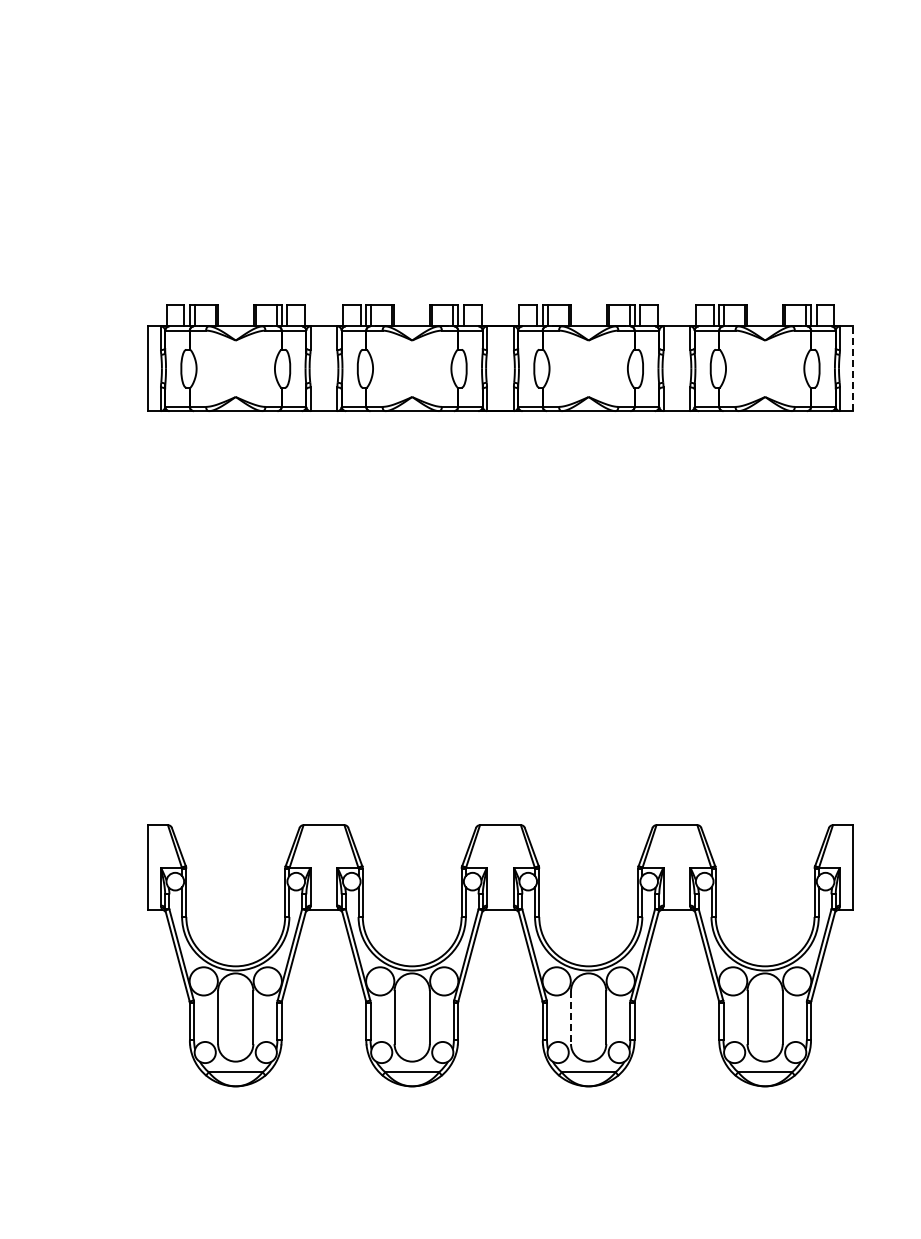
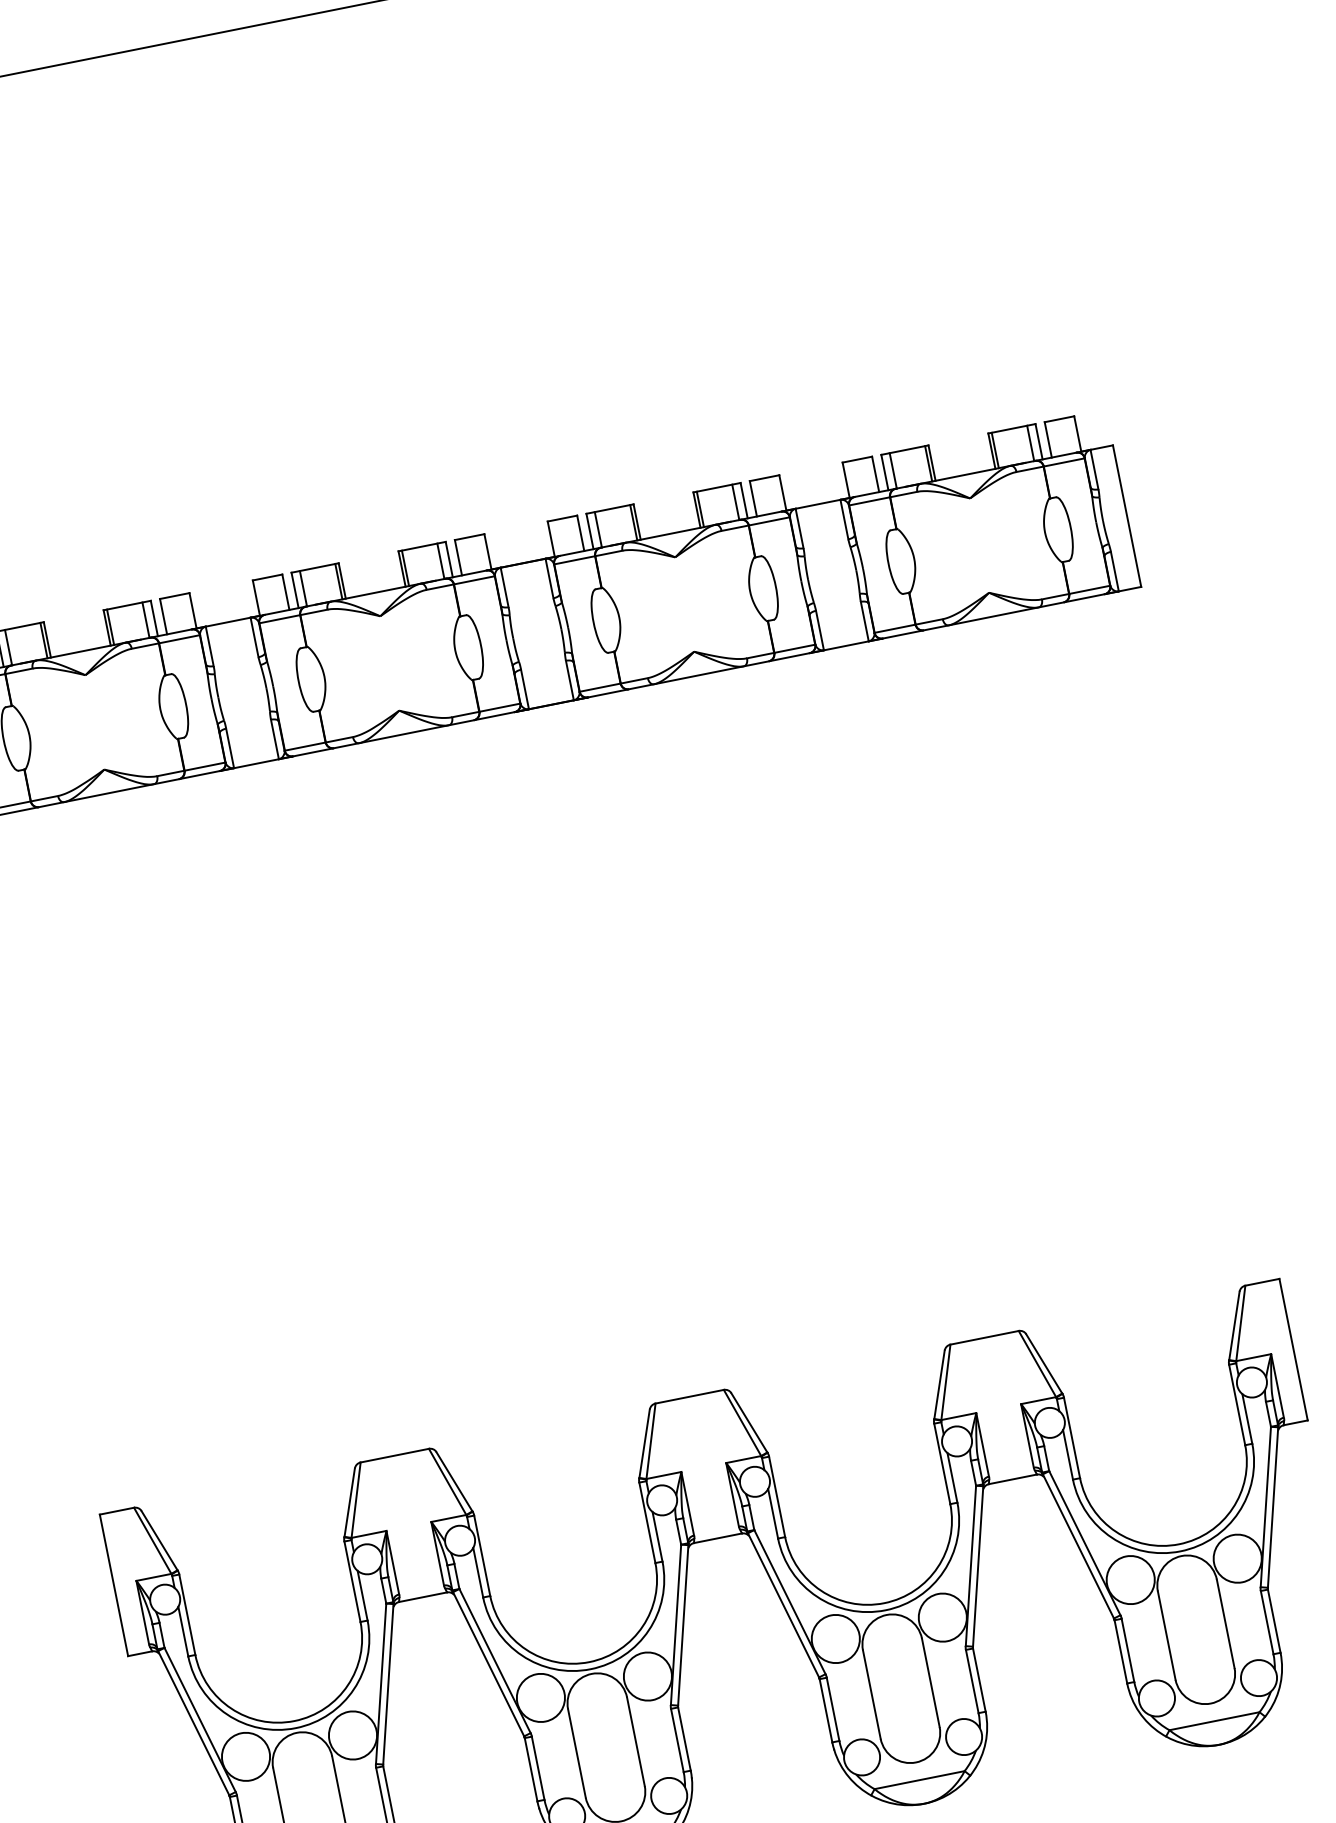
line: (853, 368) -> (1127, 515), dashed -> solid
line: (571, 1018) -> (872, 1696), dashed -> solid

